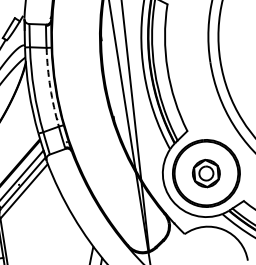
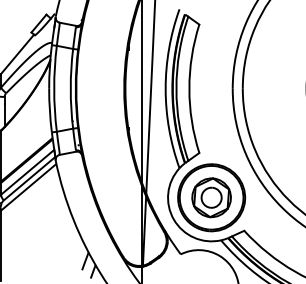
arc: (50, 87) -> (70, 88), dashed -> solid
part: (206, 173) -> (211, 197), size x1.43

